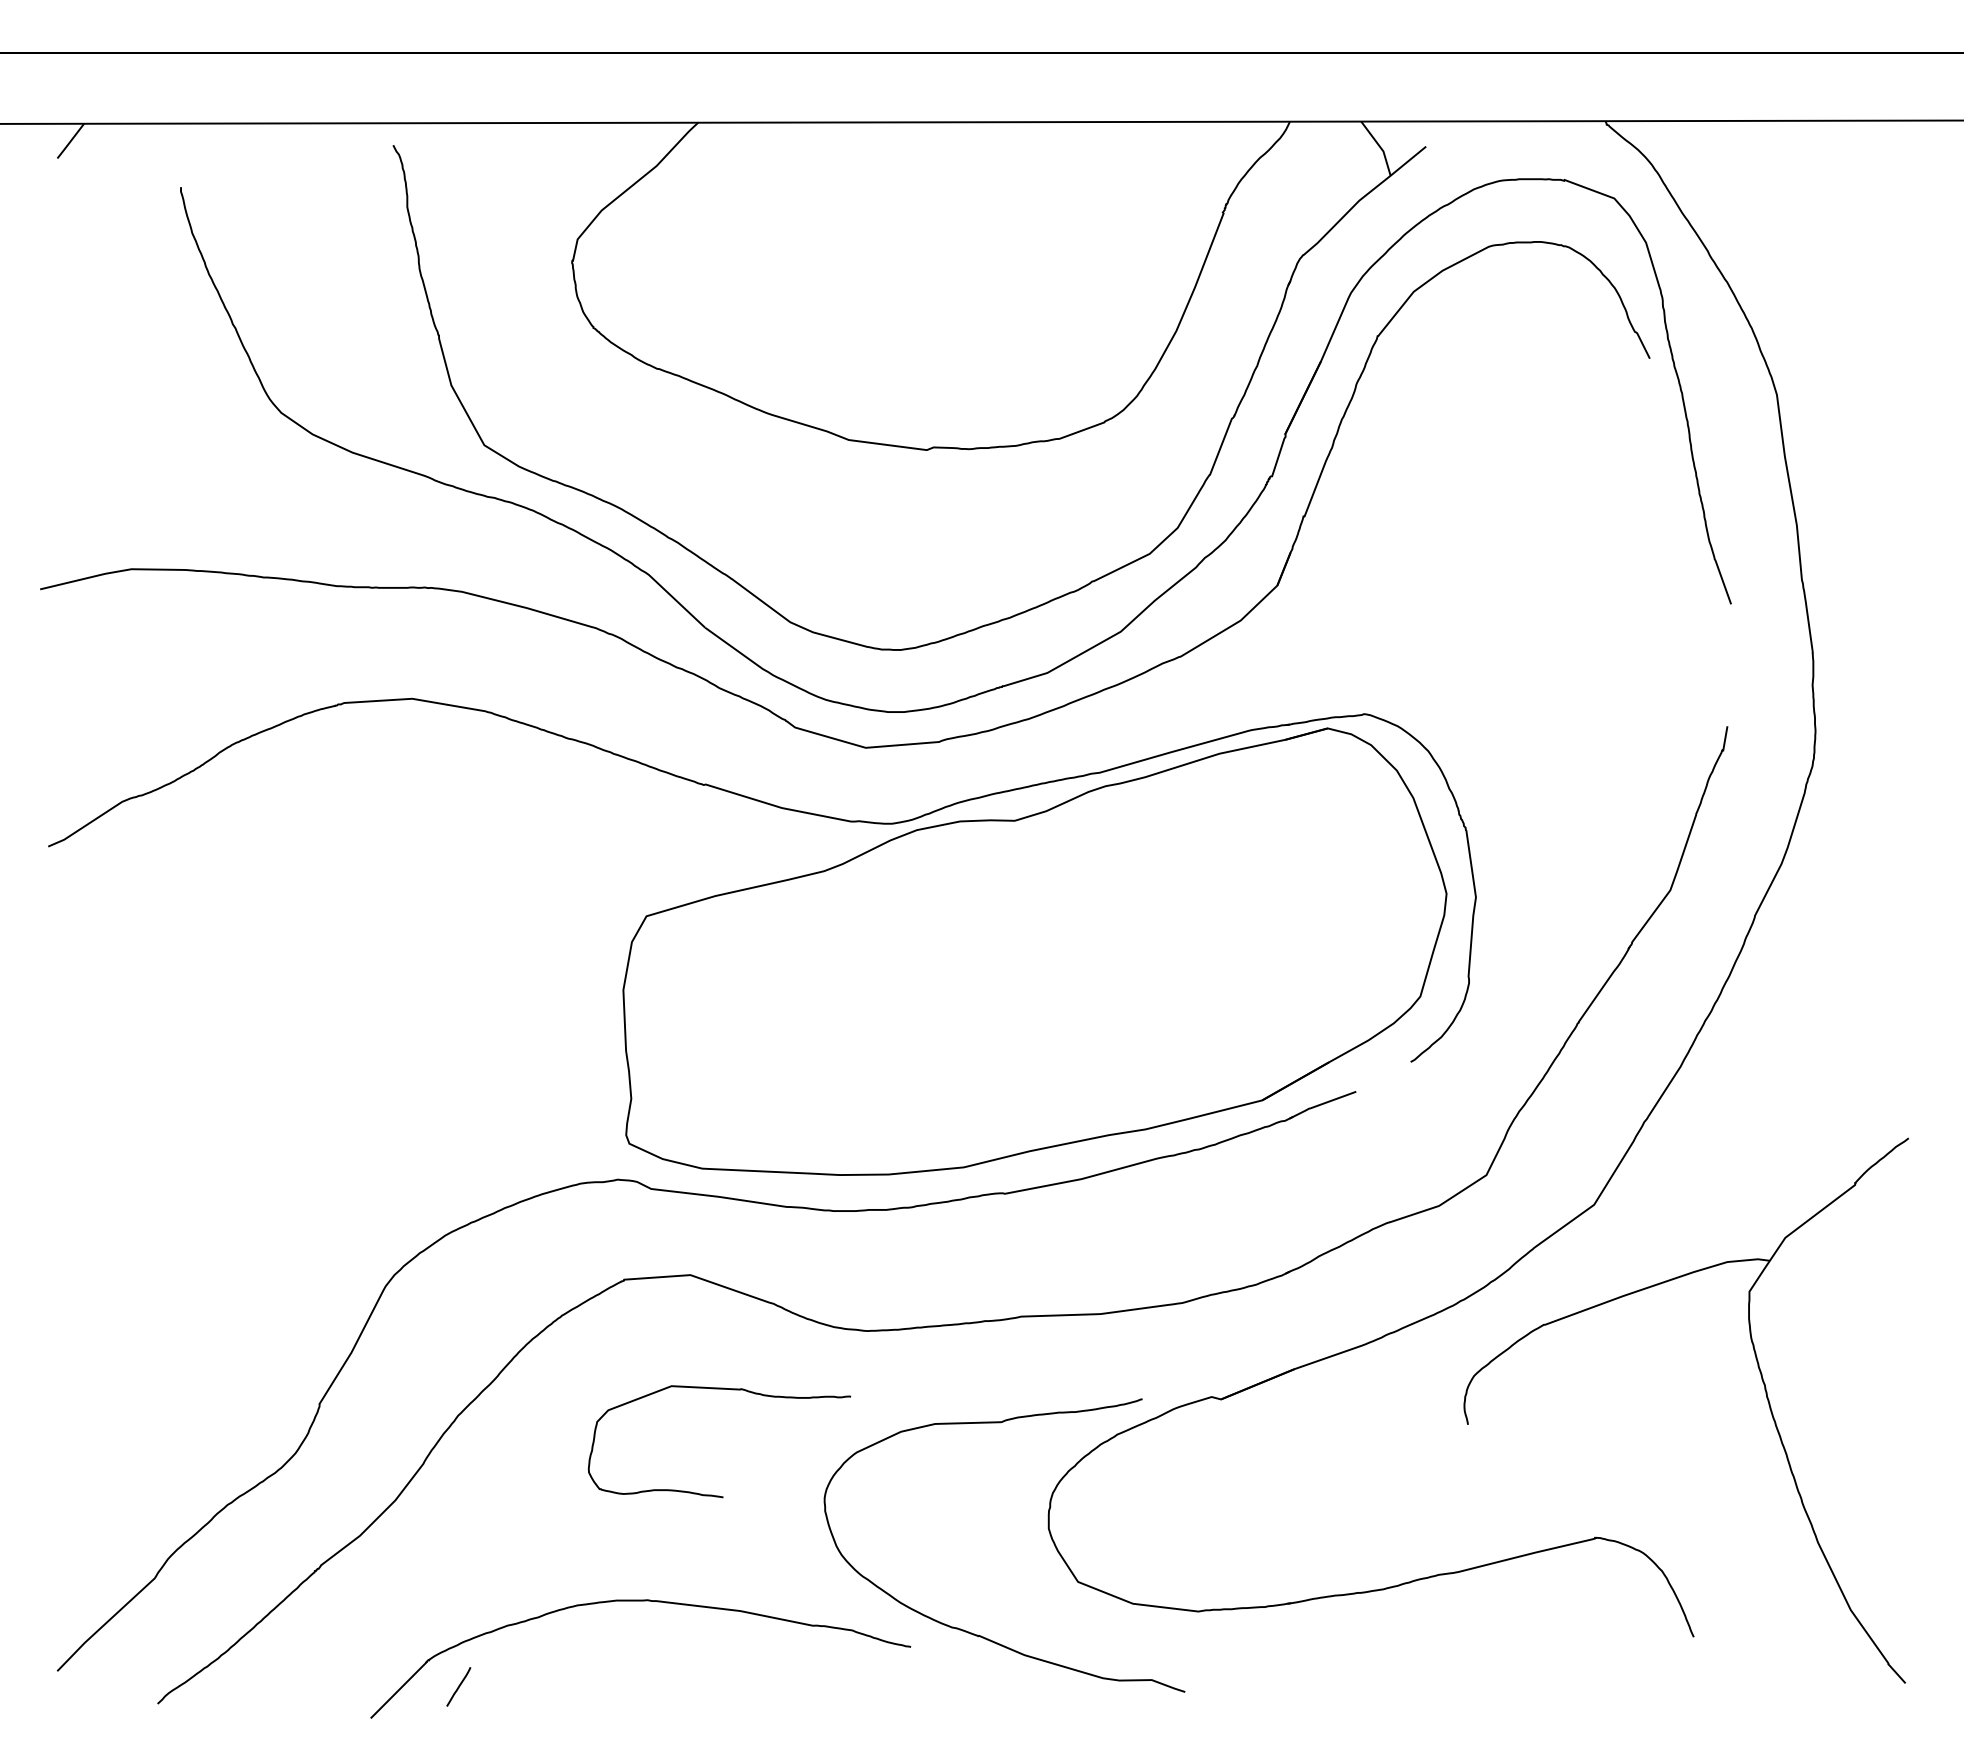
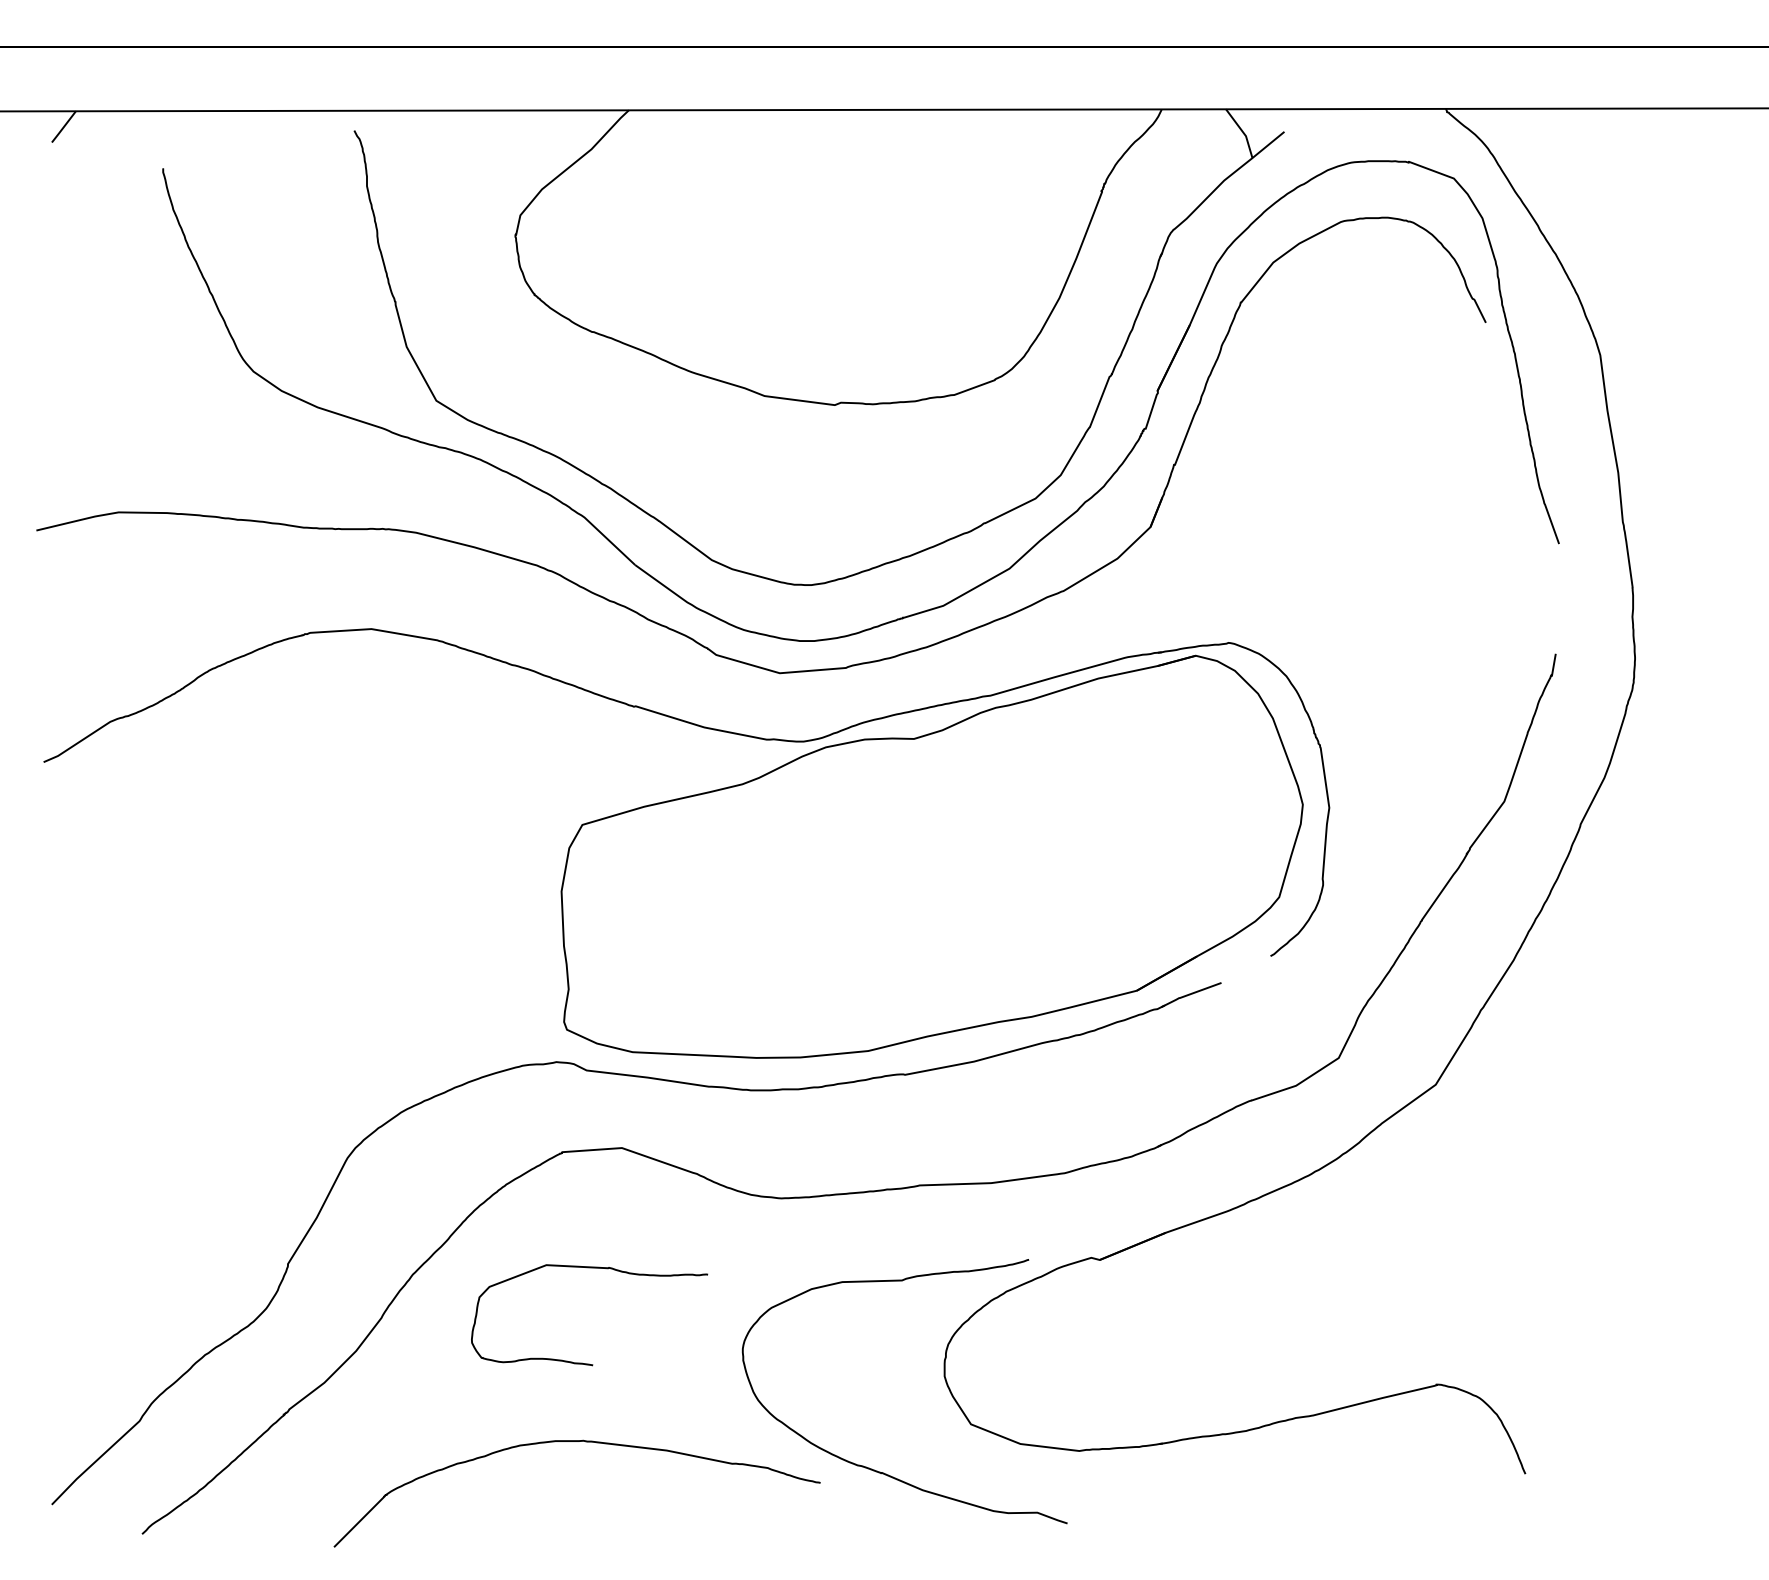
curve: (719, 1389) -> (589, 1268), moved
part: (1764, 1390) -> (1589, 1251), removed
line: (458, 1686) -> (413, 1518), removed

